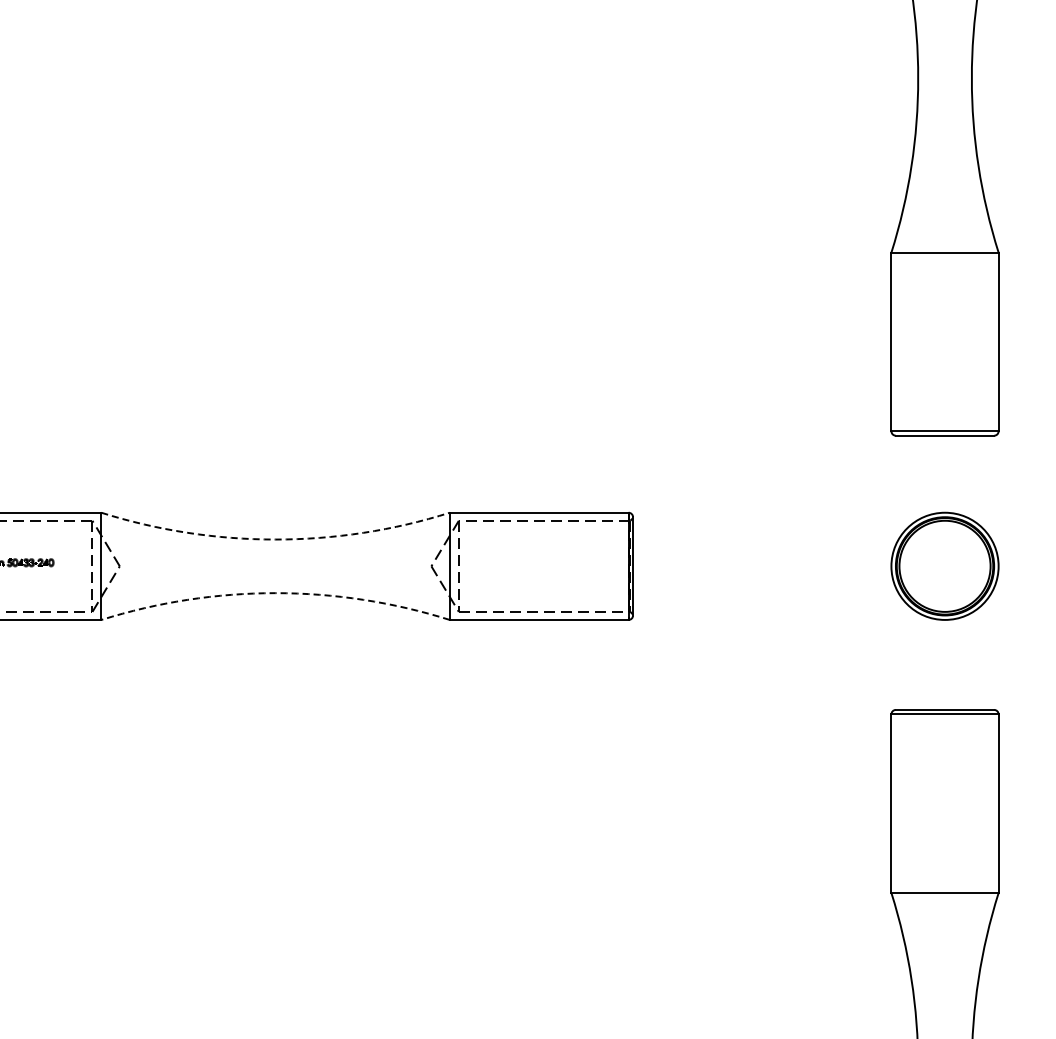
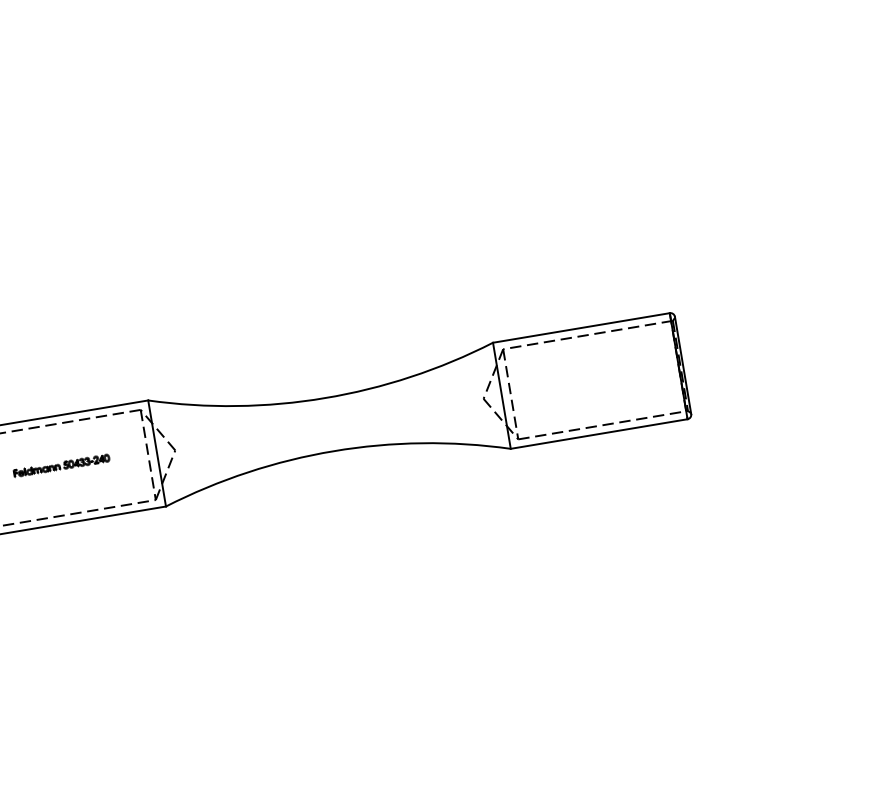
arc: (275, 539) -> (324, 398), dashed -> solid
arc: (275, 593) -> (333, 451), dashed -> solid

